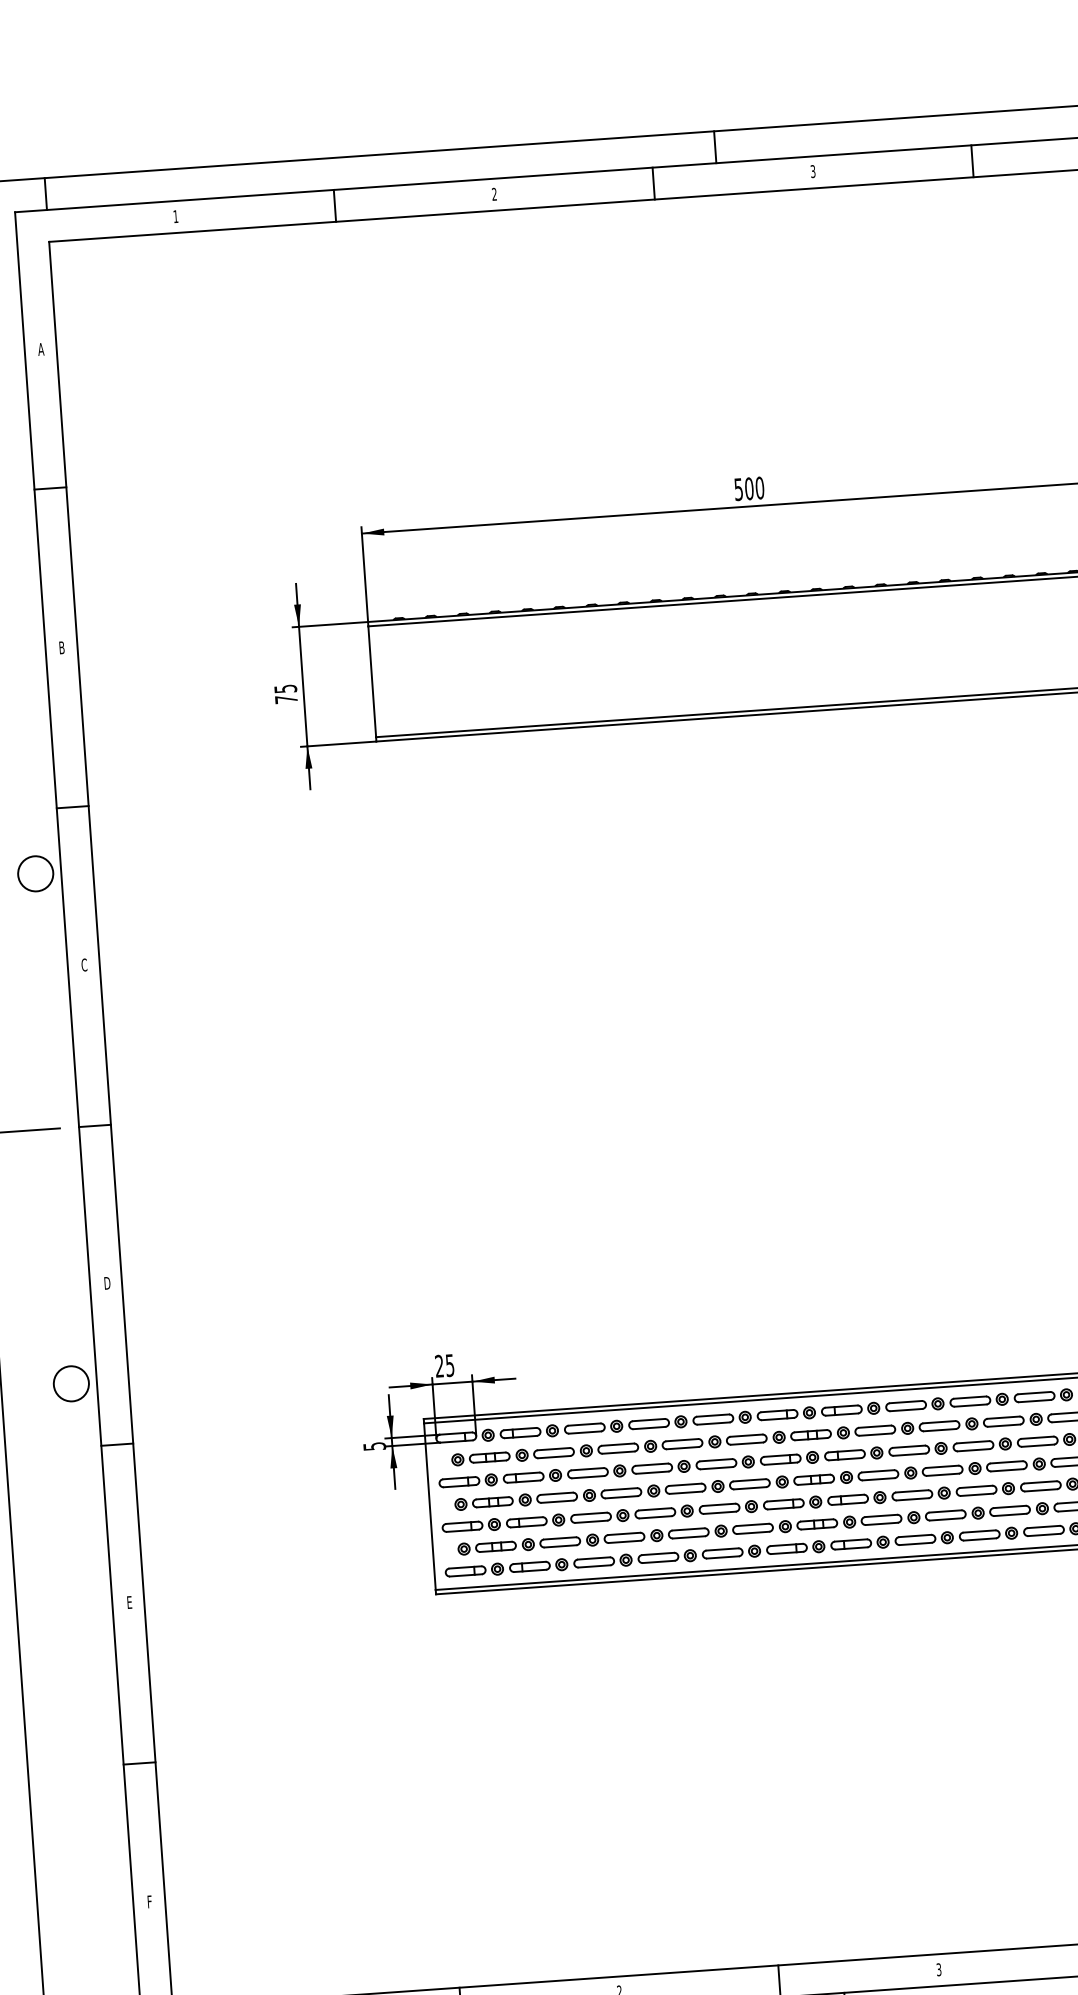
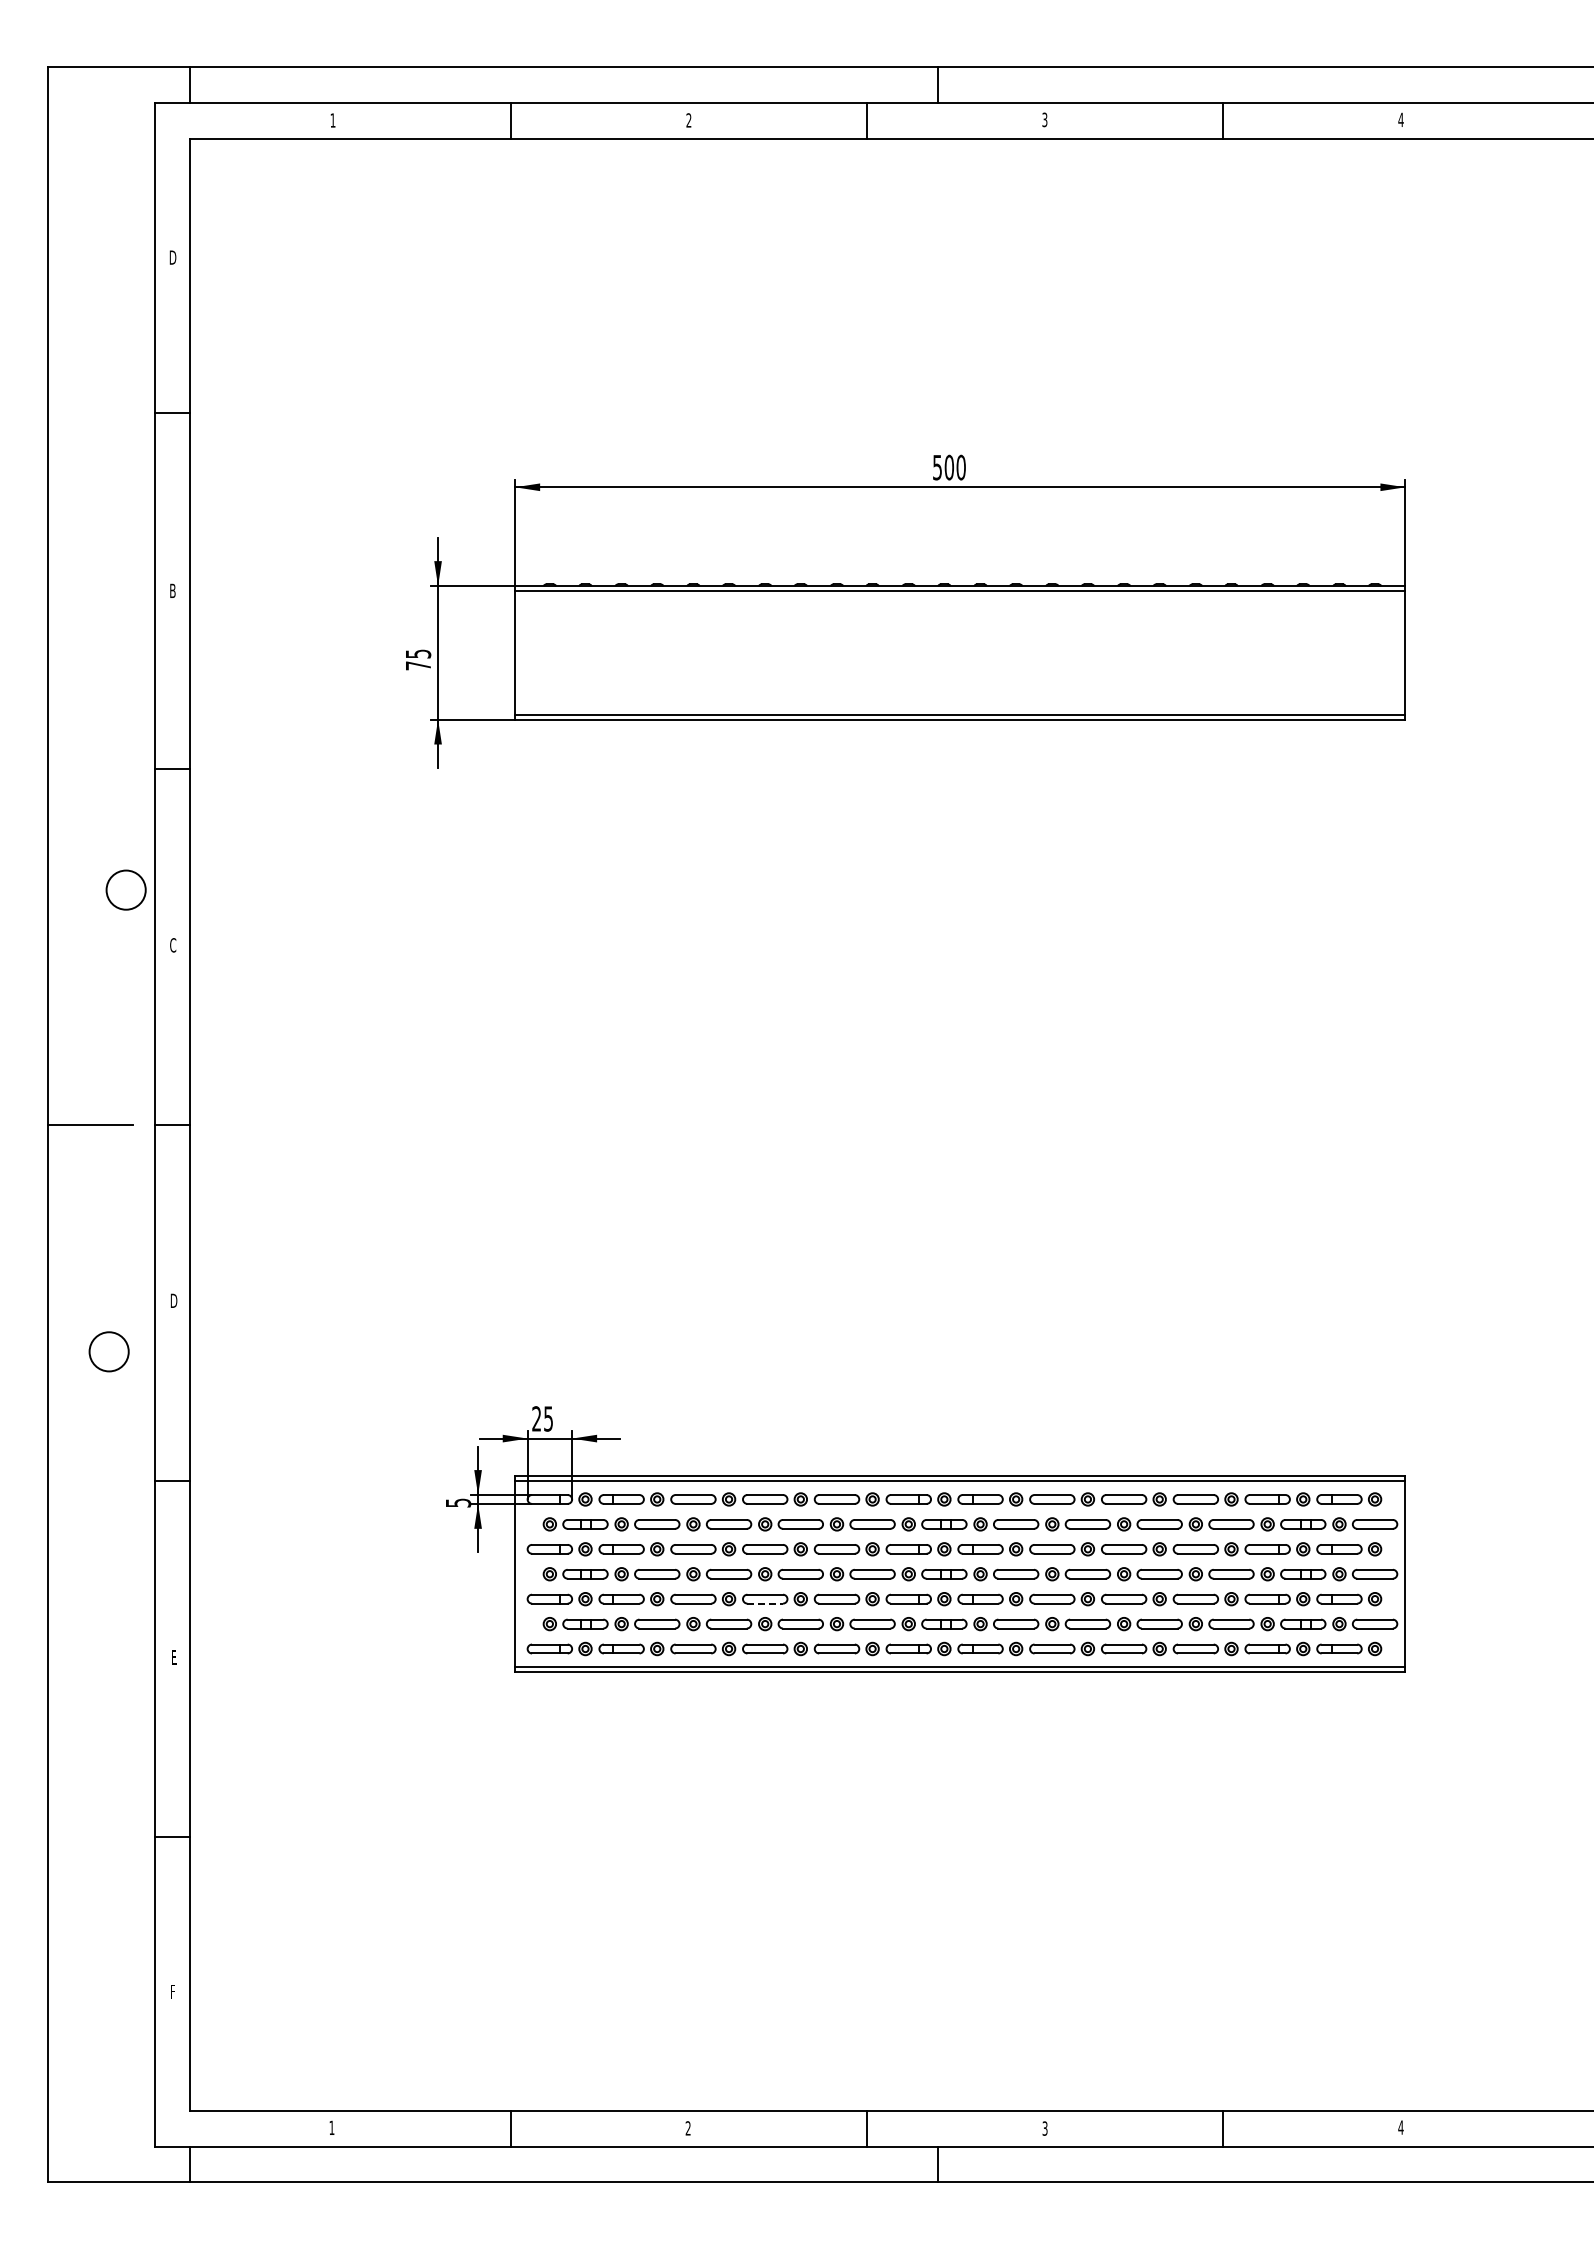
text: (40, 349) -> (172, 257), A -> D
circle: (35, 873) -> (125, 889), moved
circle: (70, 1383) -> (108, 1351), moved
line: (655, 1517) -> (765, 1603), solid -> dashed

